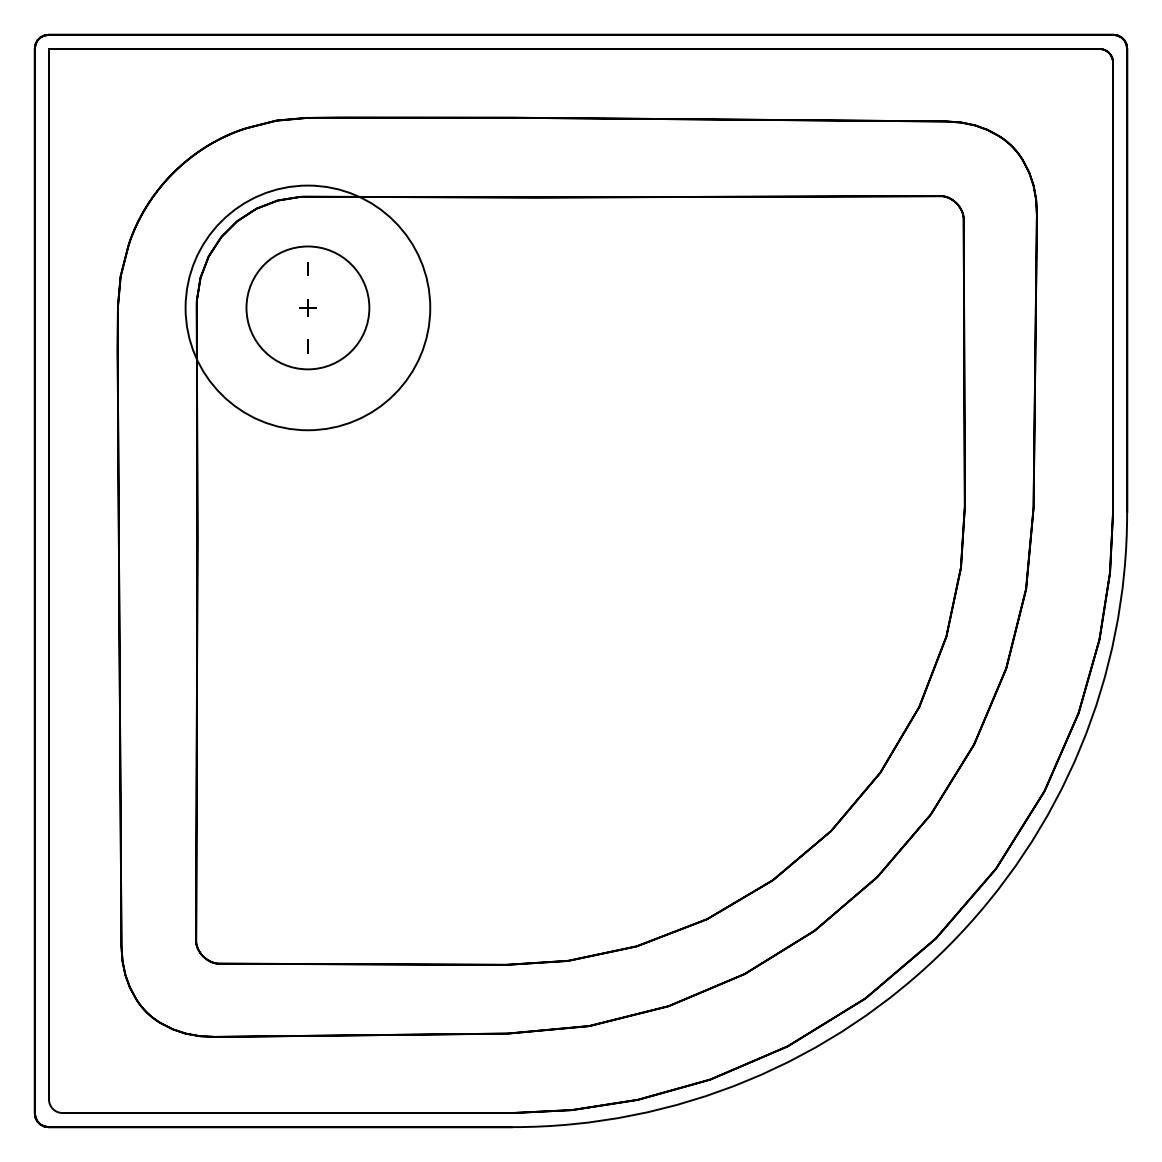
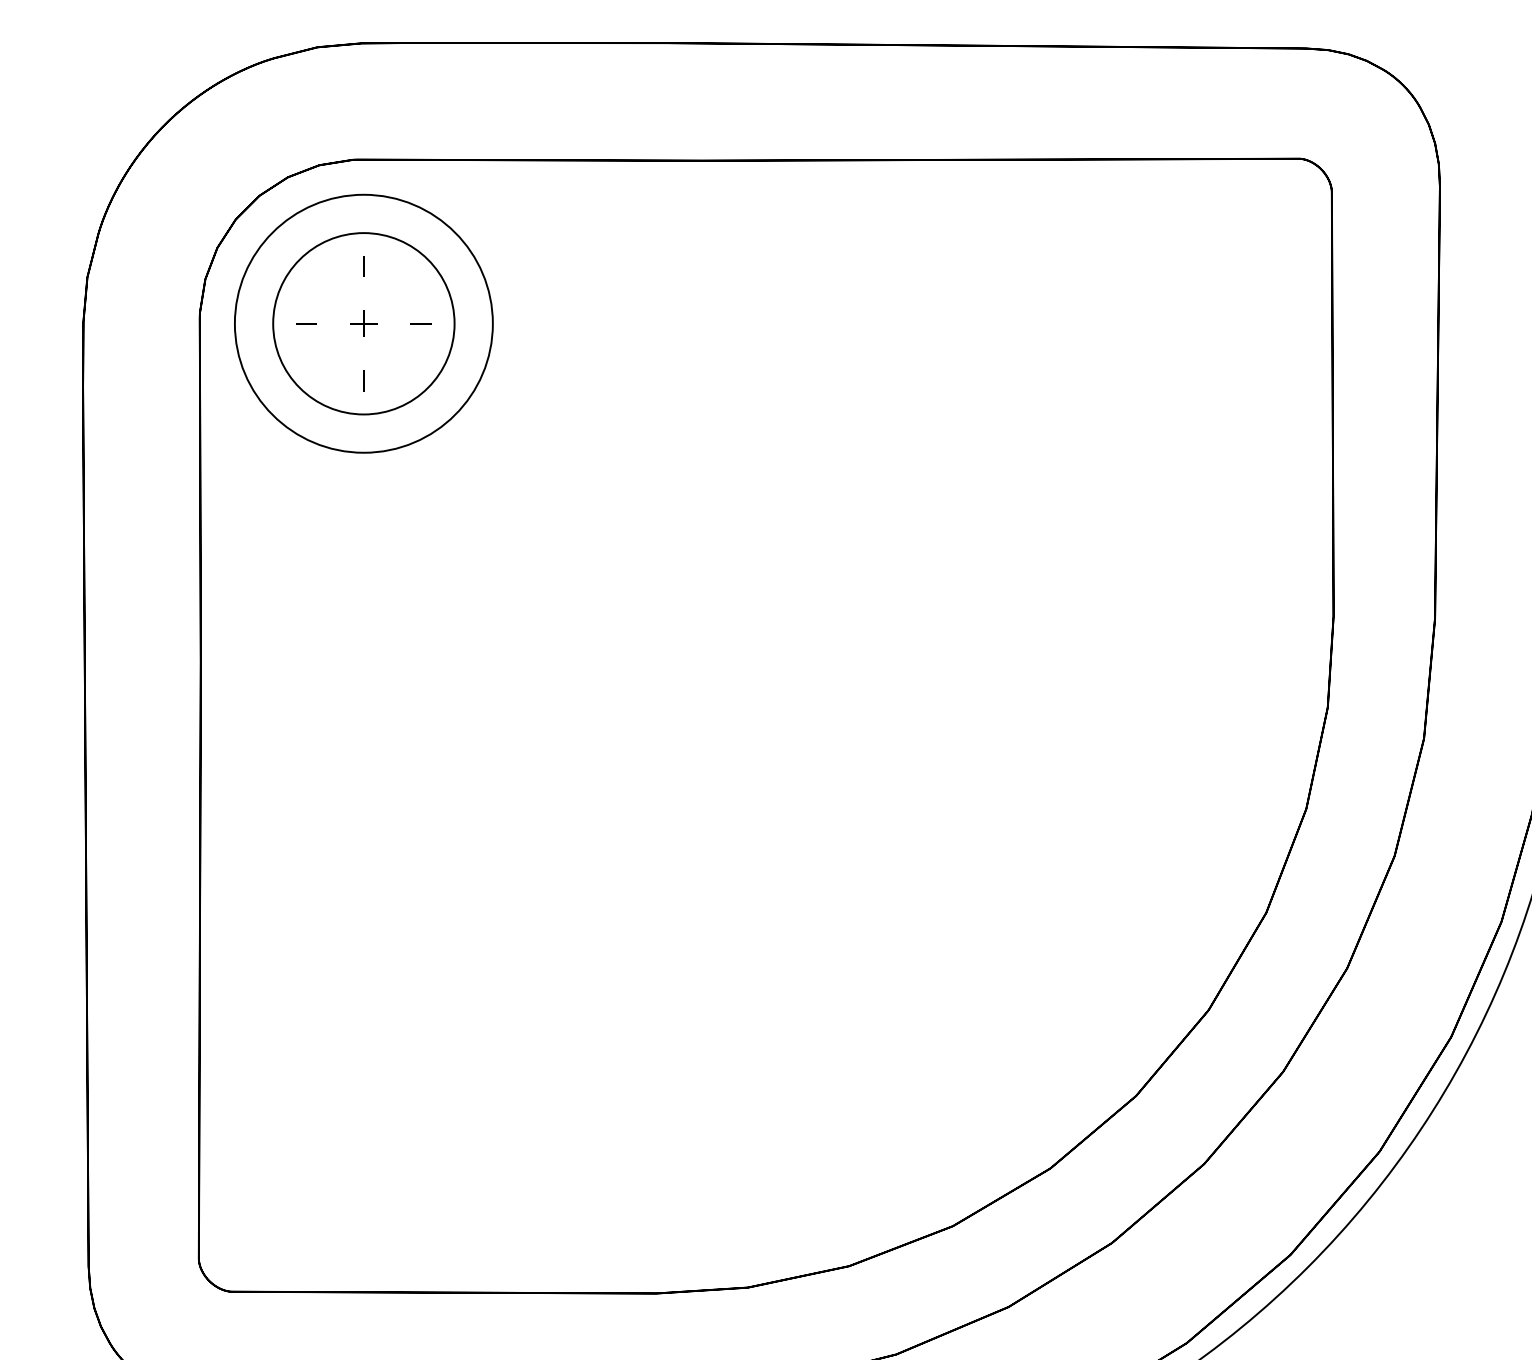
line: (268, 307) -> (305, 323), added
circle: (307, 307) -> (363, 323), size x0.71
line: (346, 307) -> (420, 323), added

